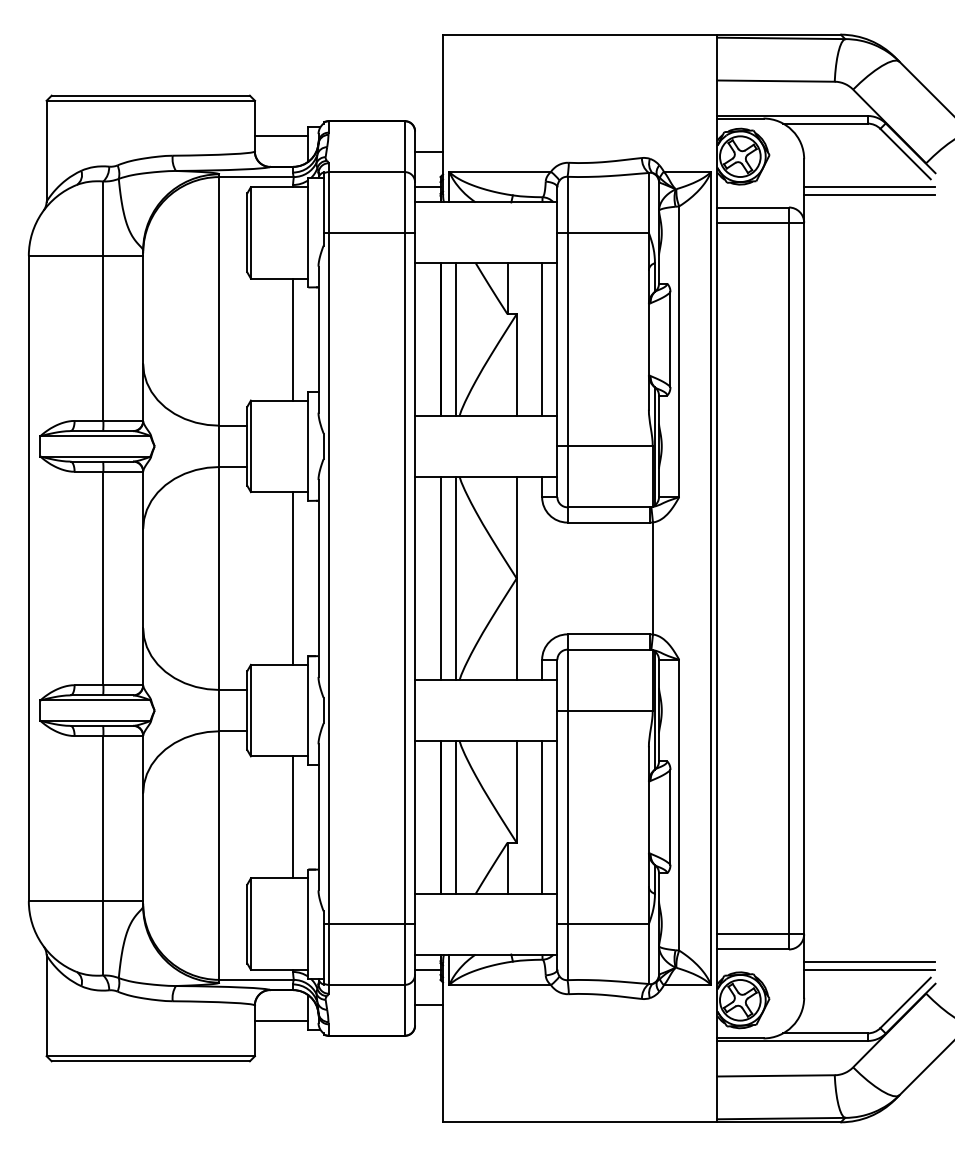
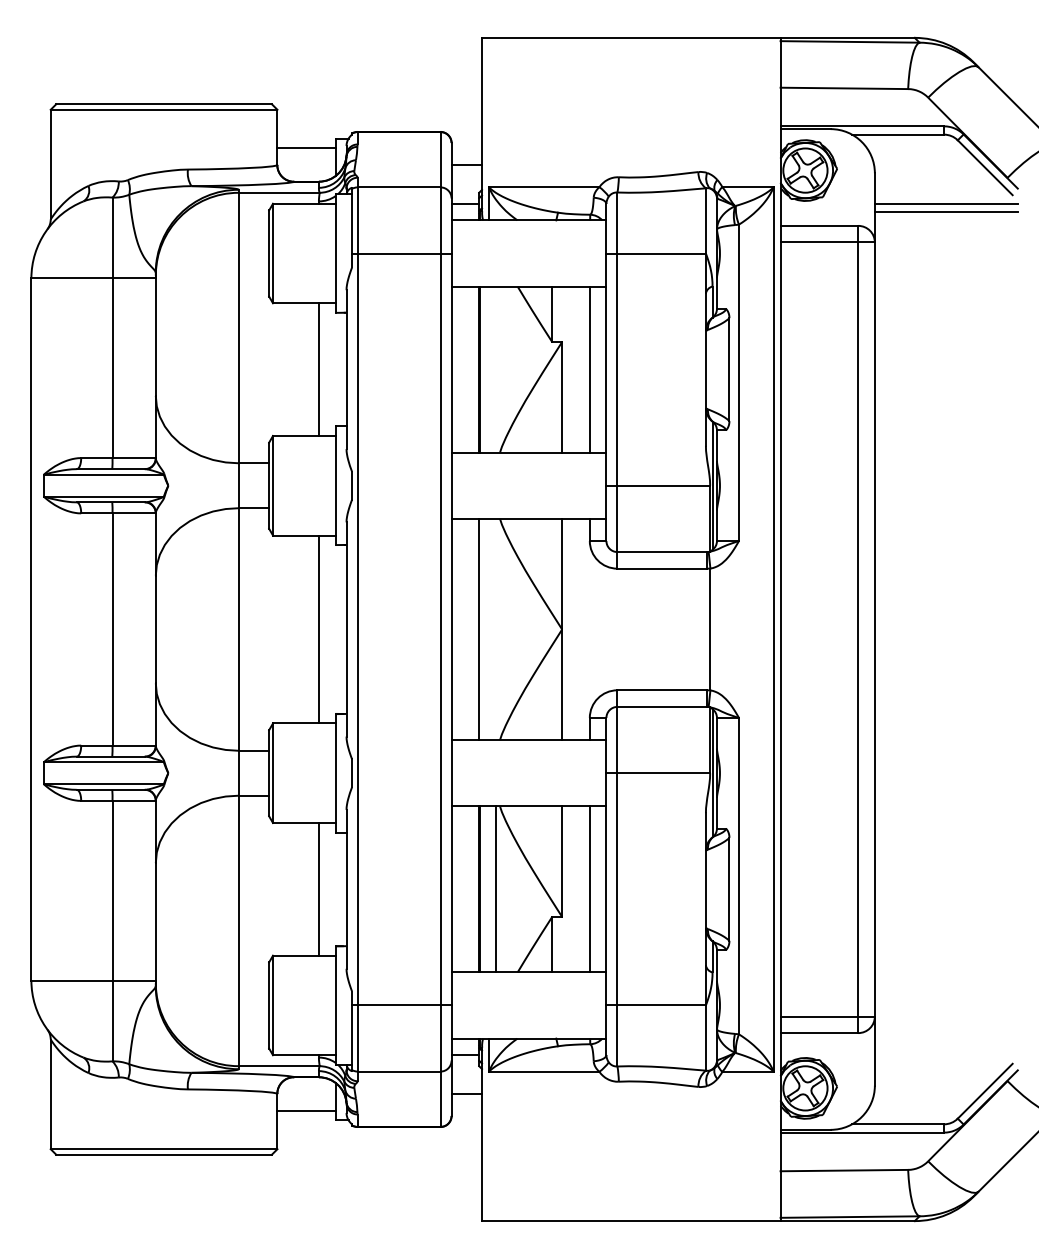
line: (455, 339) -> (495, 369), removed
line: (455, 578) -> (495, 629), removed
line: (869, 962) -> (945, 1047), removed
line: (869, 969) -> (945, 1054), removed

